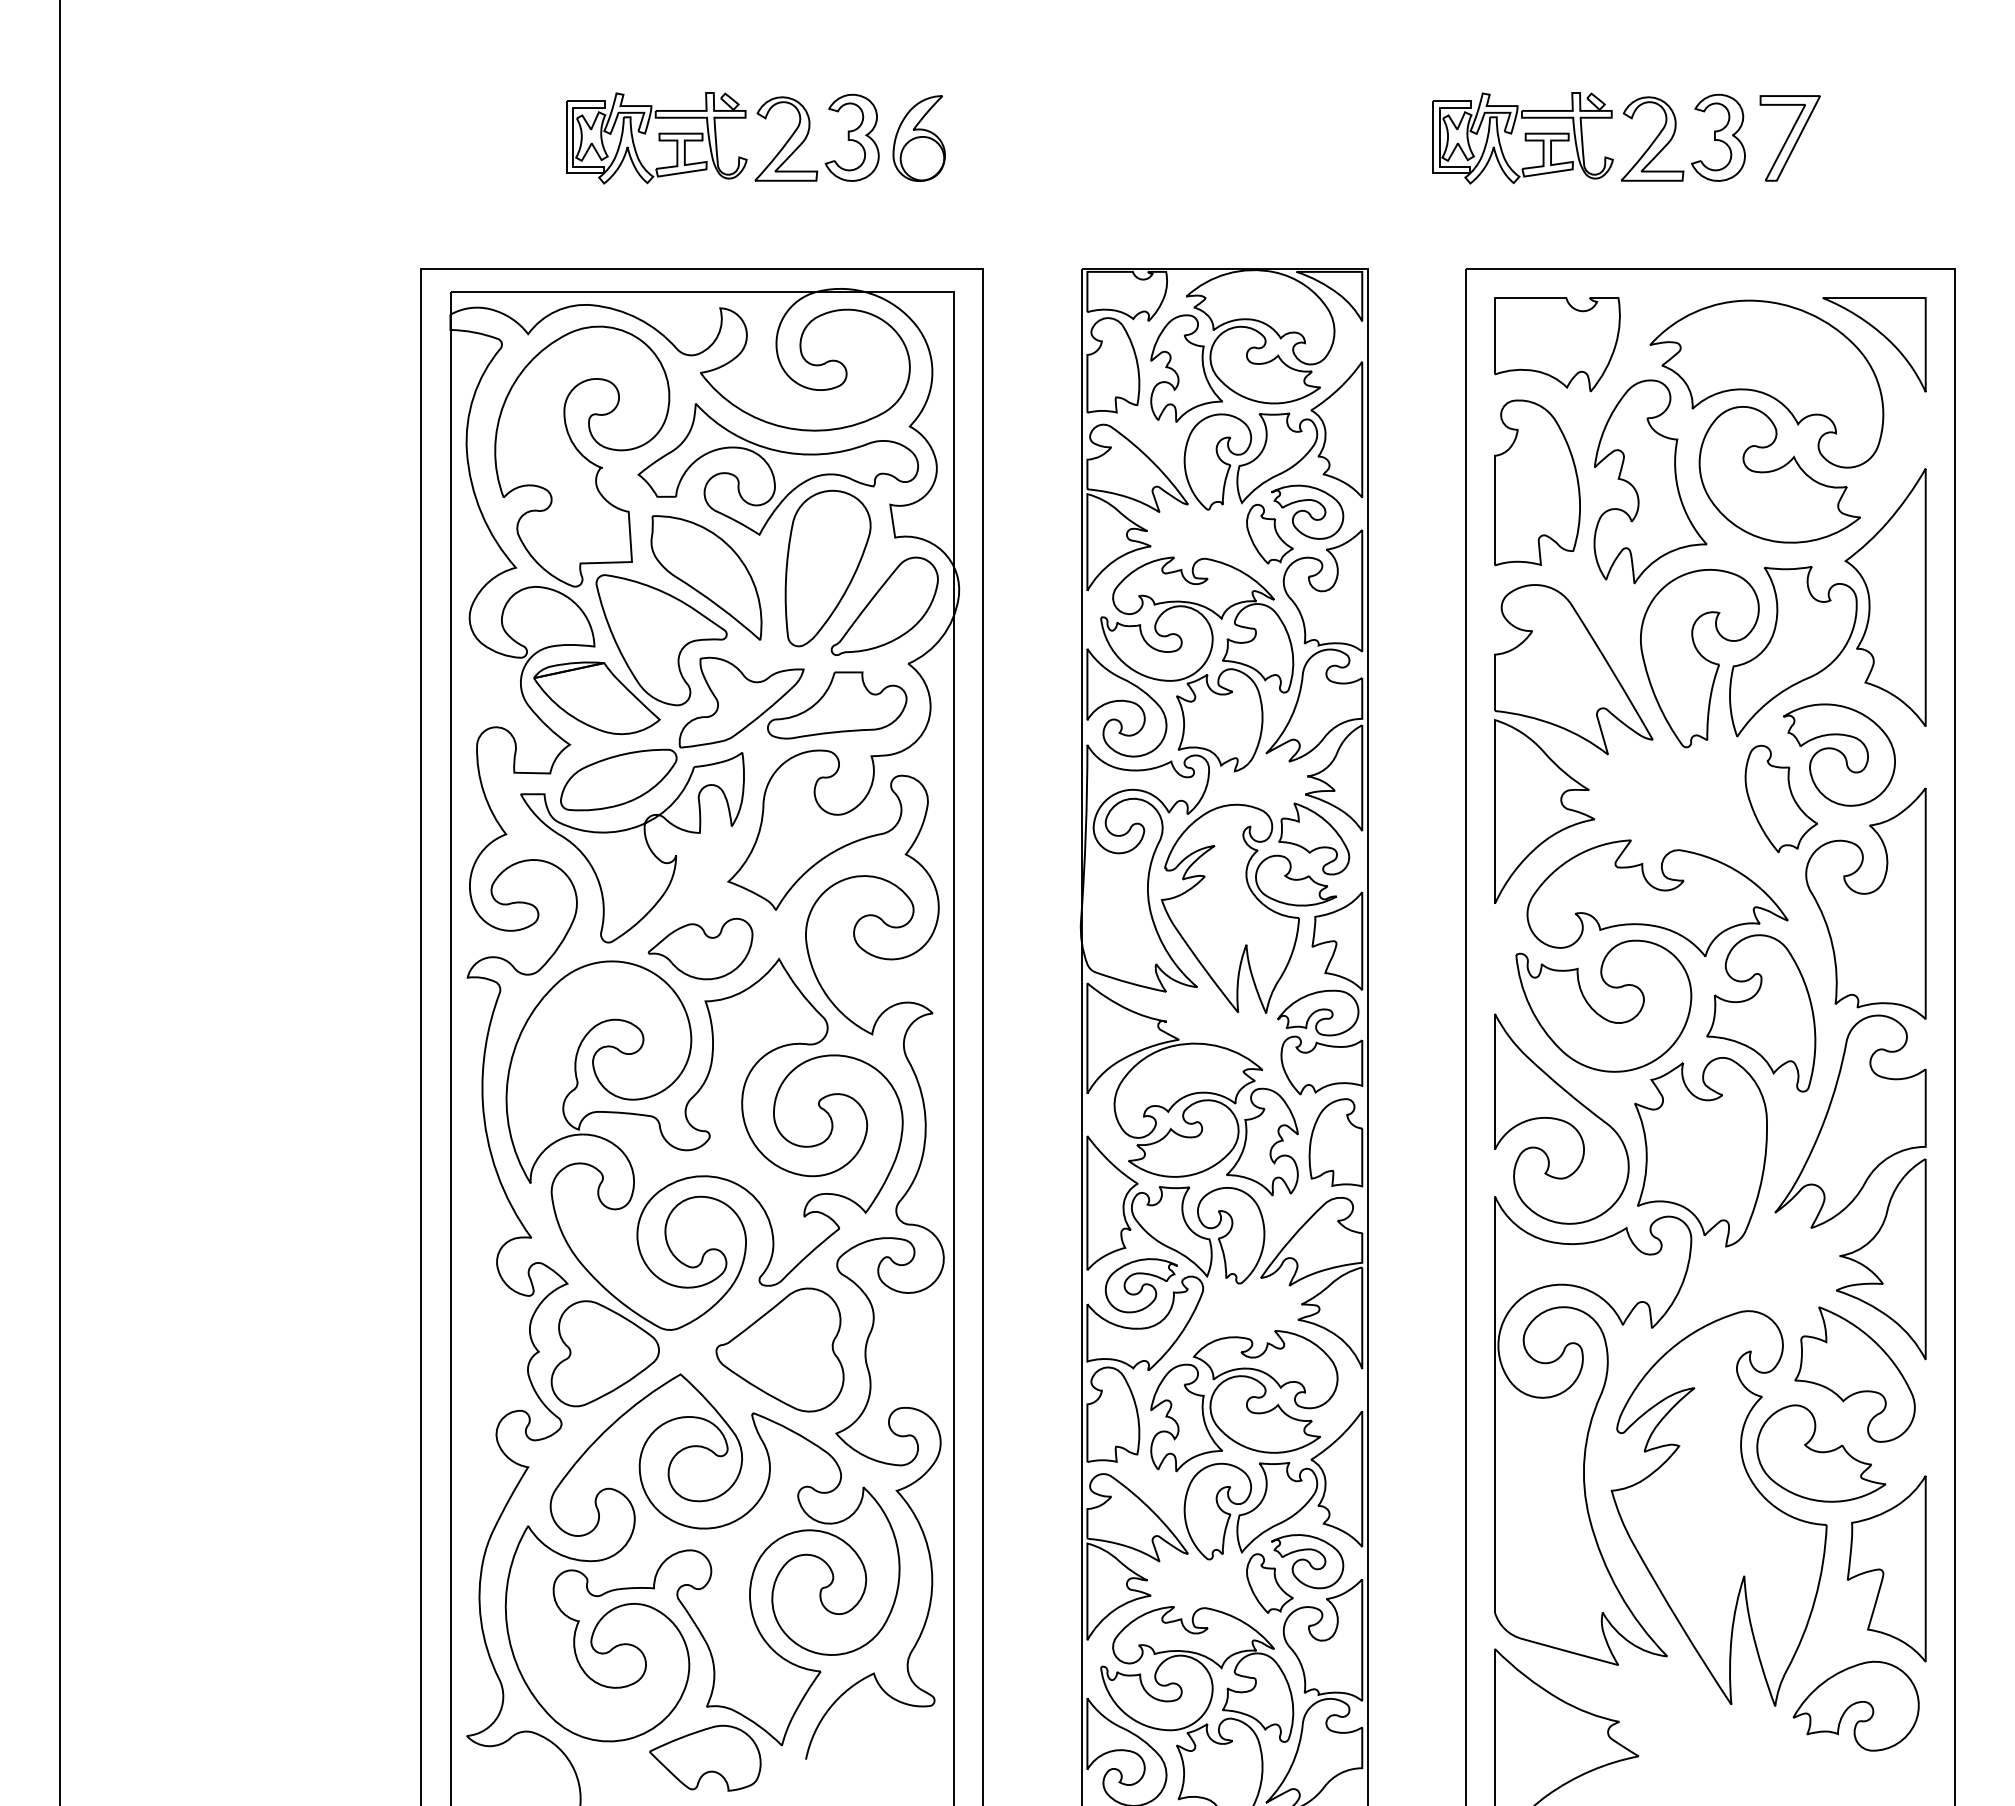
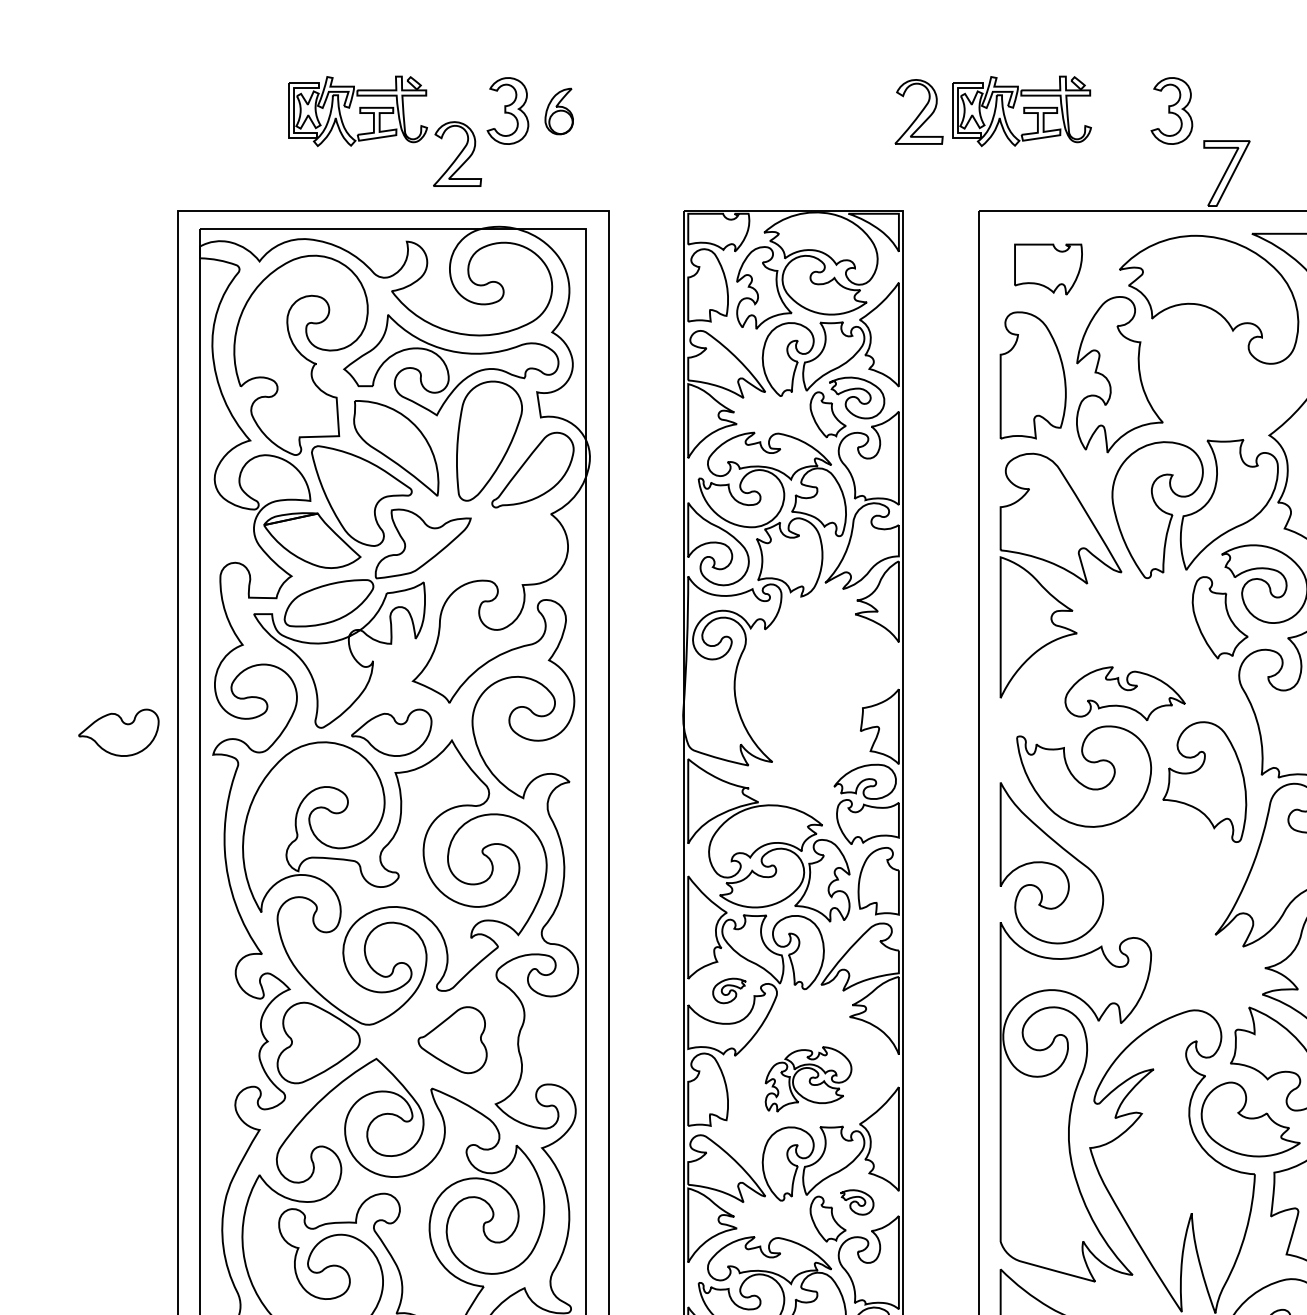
part: (786, 138) -> (457, 153), moved
part: (918, 138) -> (558, 111), size x0.7
part: (1652, 138) -> (919, 111), moved
part: (1789, 138) -> (1226, 173), moved
part: (1557, 344) -> (1048, 269), size x0.7
part: (1779, 474) -> (1218, 369), removed
part: (837, 705) -> (496, 546), removed
part: (1657, 897) -> (1125, 693), size x0.6
part: (1255, 907) -> (817, 700), removed
part: (344, 948) -> (118, 732), added
part: (1700, 1152) -> (1158, 888), removed
part: (1140, 1285) -> (728, 990), size x0.6
part: (779, 1349) -> (452, 1039), size x0.7
part: (1244, 1401) -> (808, 1079), size x0.6
part: (1307, 1561) -> (856, 1202), size x0.6

